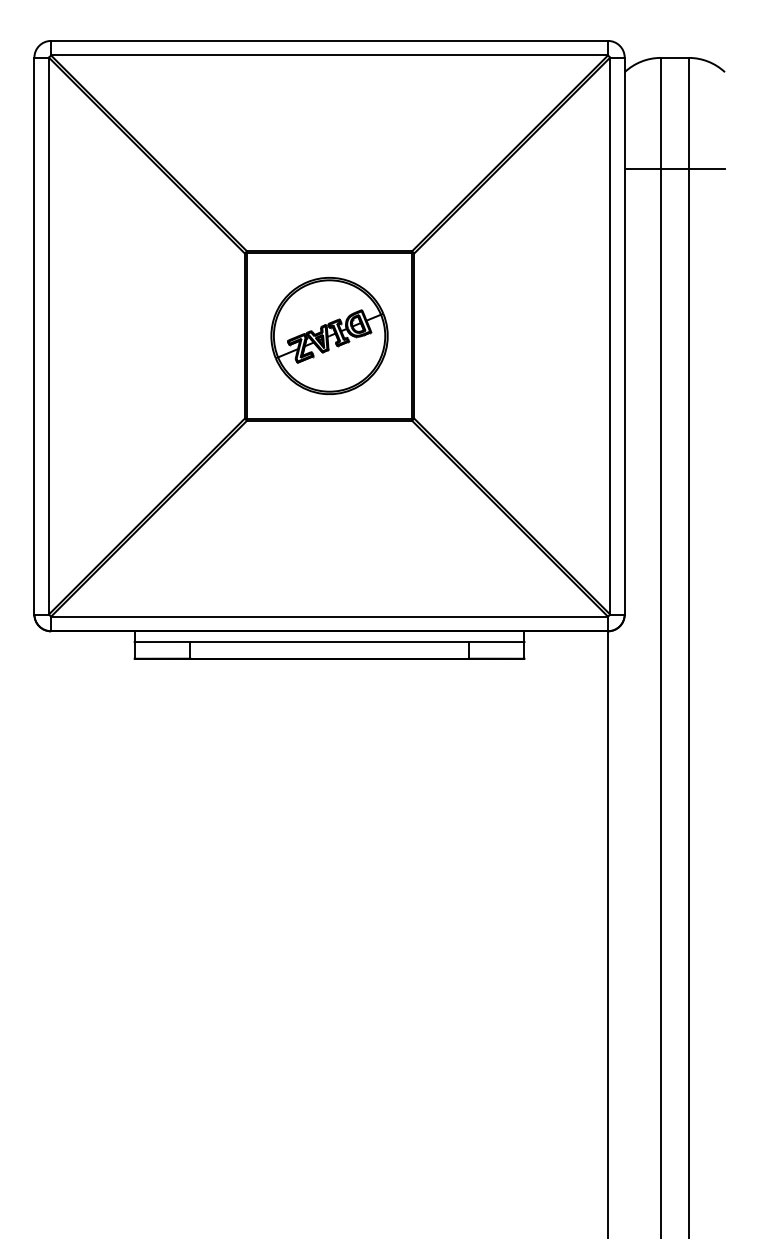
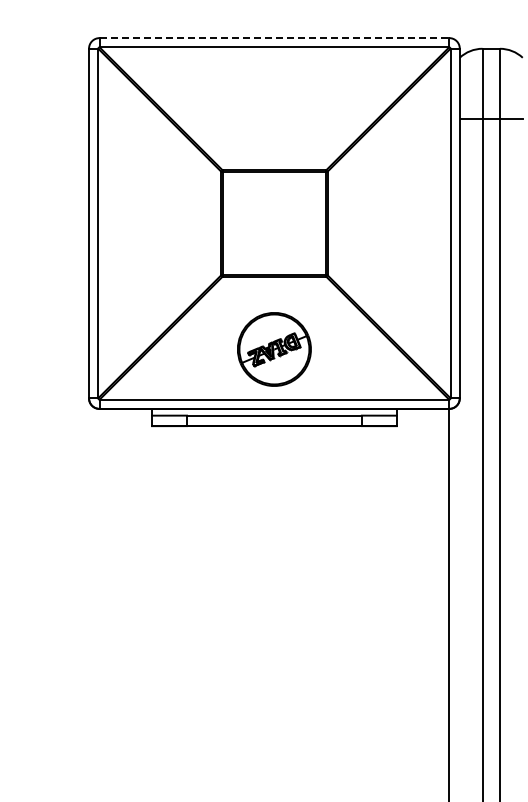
line: (329, 41) -> (274, 38), solid -> dashed
part: (329, 336) -> (274, 349), moved

